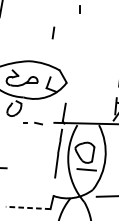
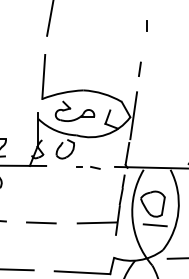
line: (53, 32) -> (139, 68), moved
line: (69, 81) -> (133, 115), added
line: (39, 167) -> (96, 222), added
line: (28, 207) -> (82, 272), dashed -> solid

